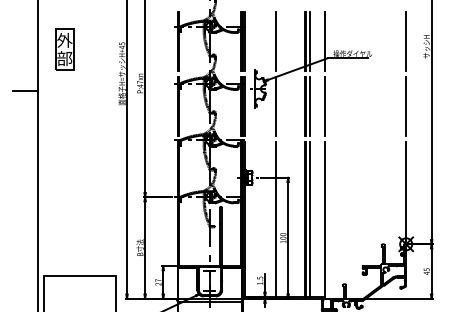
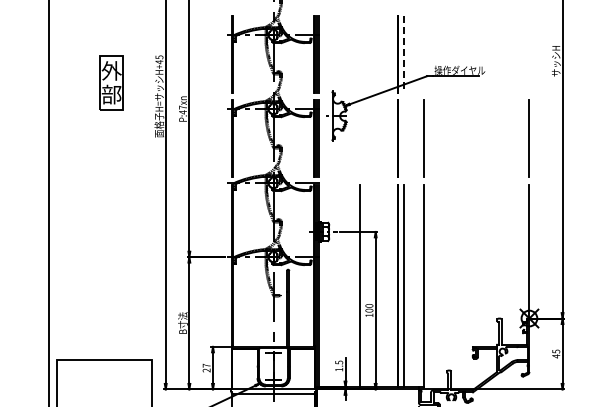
line: (275, 41) -> (359, 54), removed
line: (310, 41) -> (404, 54), solid -> dashed
line: (324, 41) -> (423, 54), removed
line: (406, 41) -> (529, 54), removed
part: (64, 49) -> (111, 82), moved
line: (25, 91) -> (33, 119), removed
line: (275, 106) -> (359, 138), removed
line: (310, 106) -> (404, 138), removed

